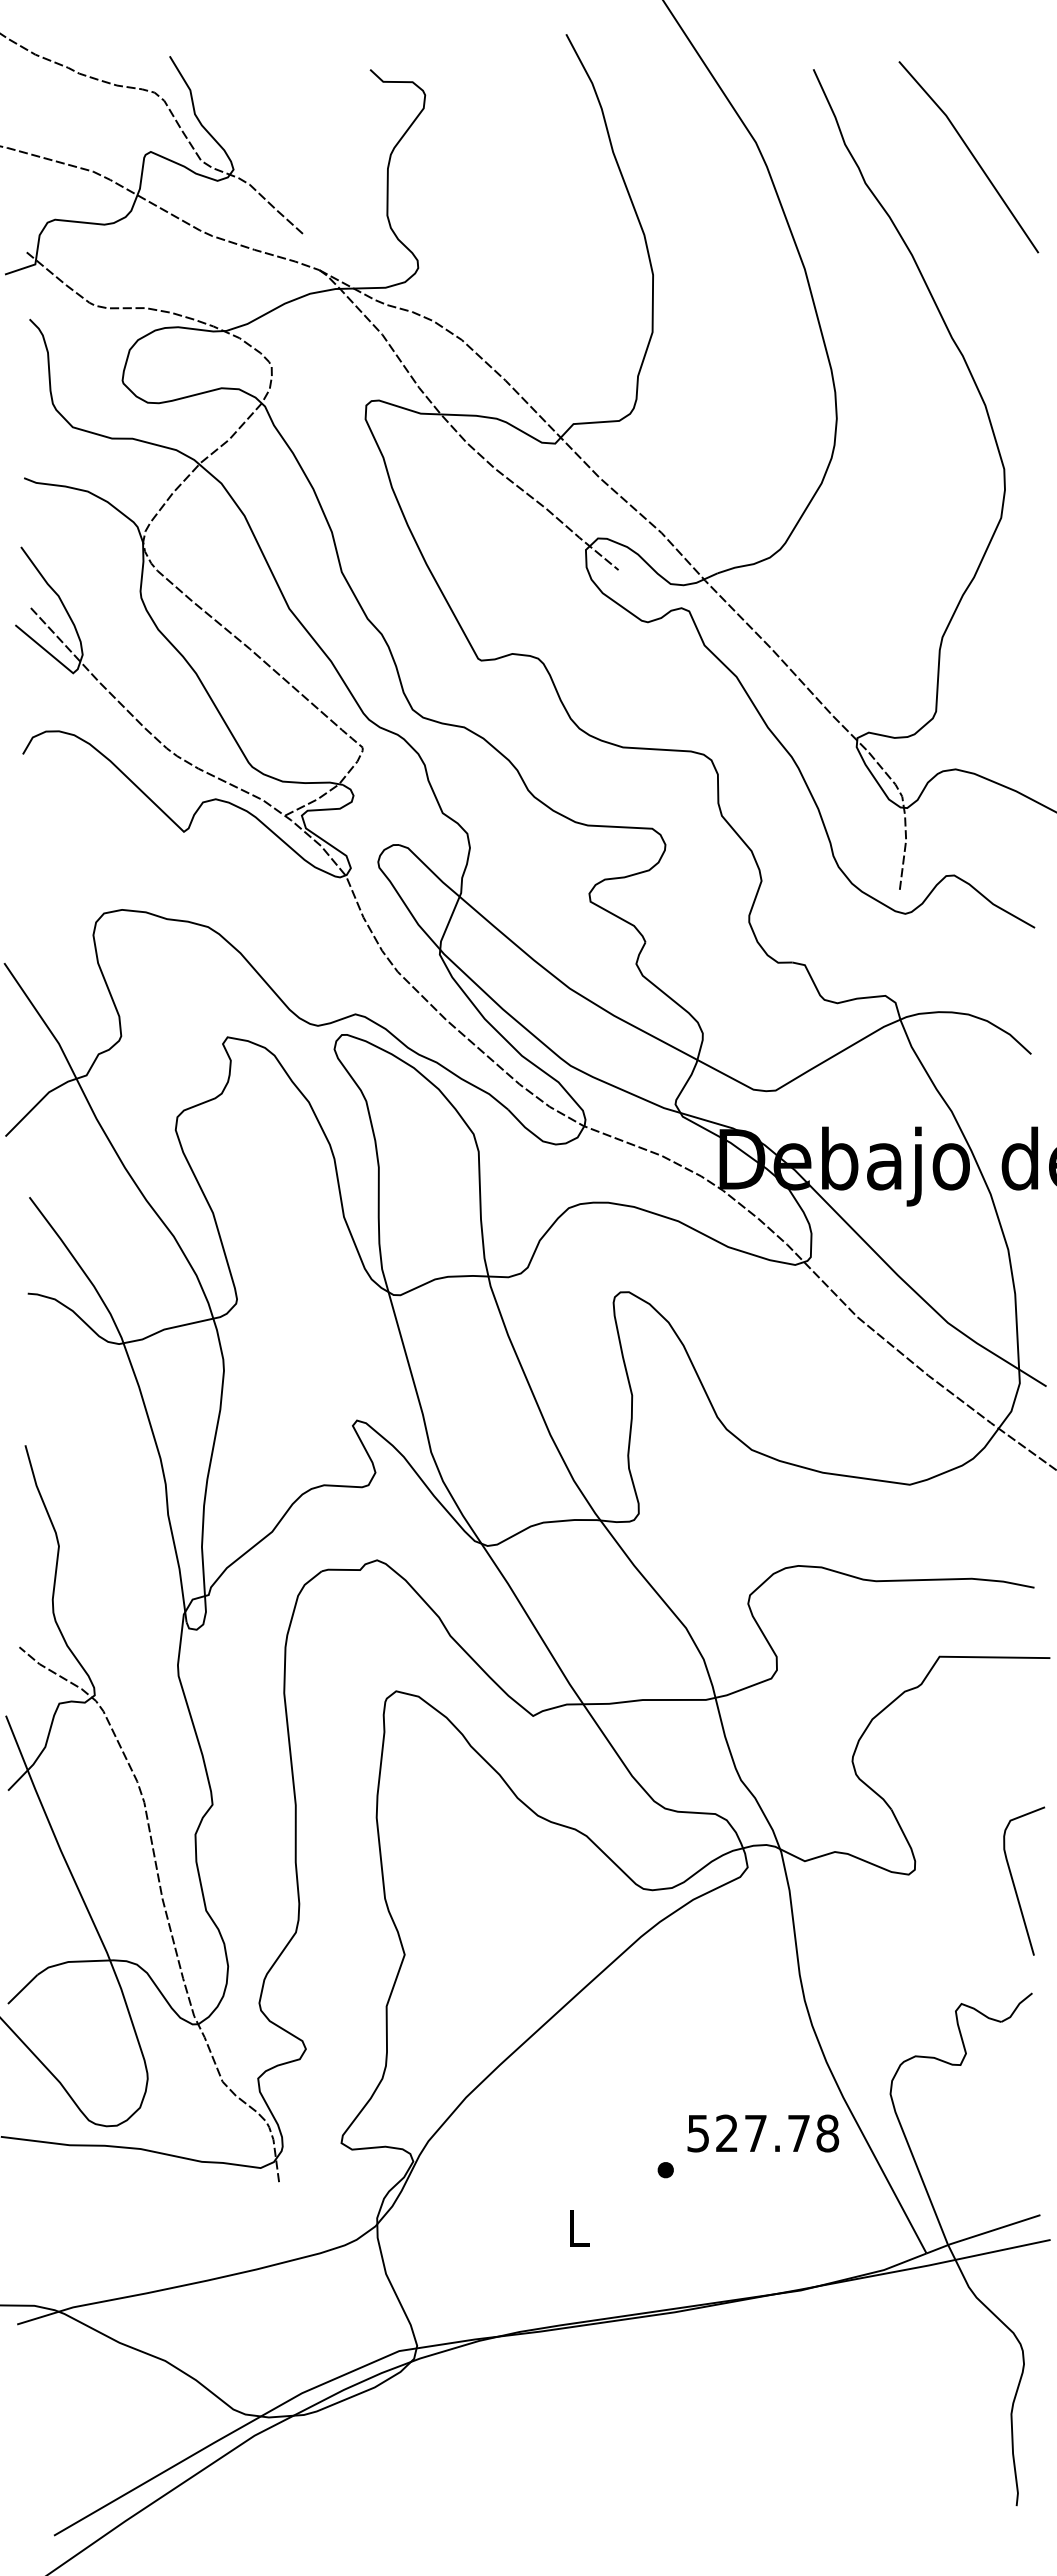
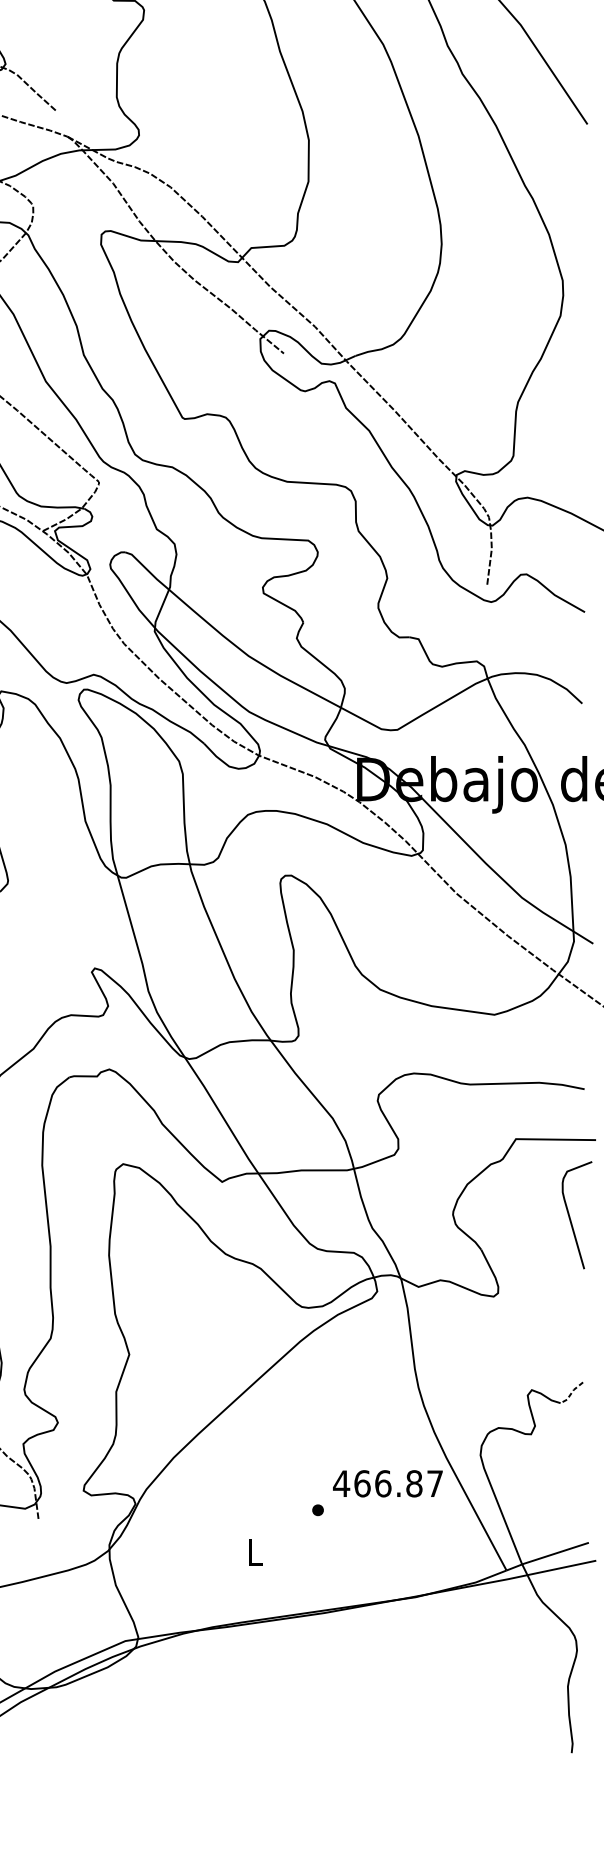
curve: (1014, 1882) -> (570, 1216), moved
line: (1016, 2008) -> (571, 1393), solid -> dashed
text: (762, 2133) -> (387, 1483), 527.78 -> 466.87

